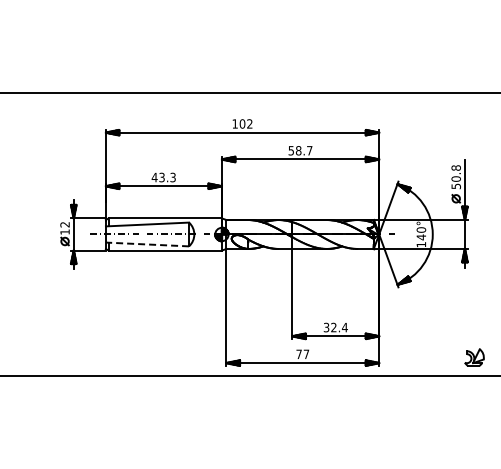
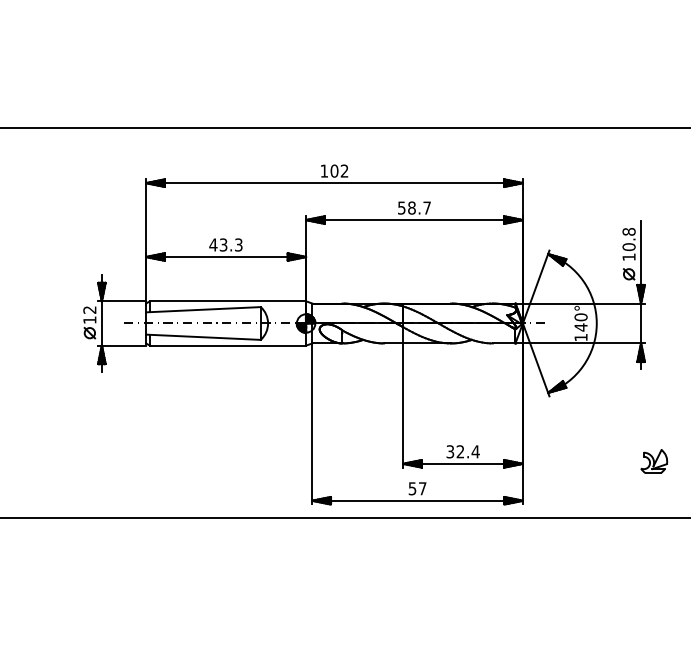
text: (455, 186) -> (628, 257), 50.8 -> 10.8
line: (147, 244) -> (203, 337), dashed -> solid
text: (298, 354) -> (411, 488), 77 -> 57
part: (474, 357) -> (654, 461), moved

